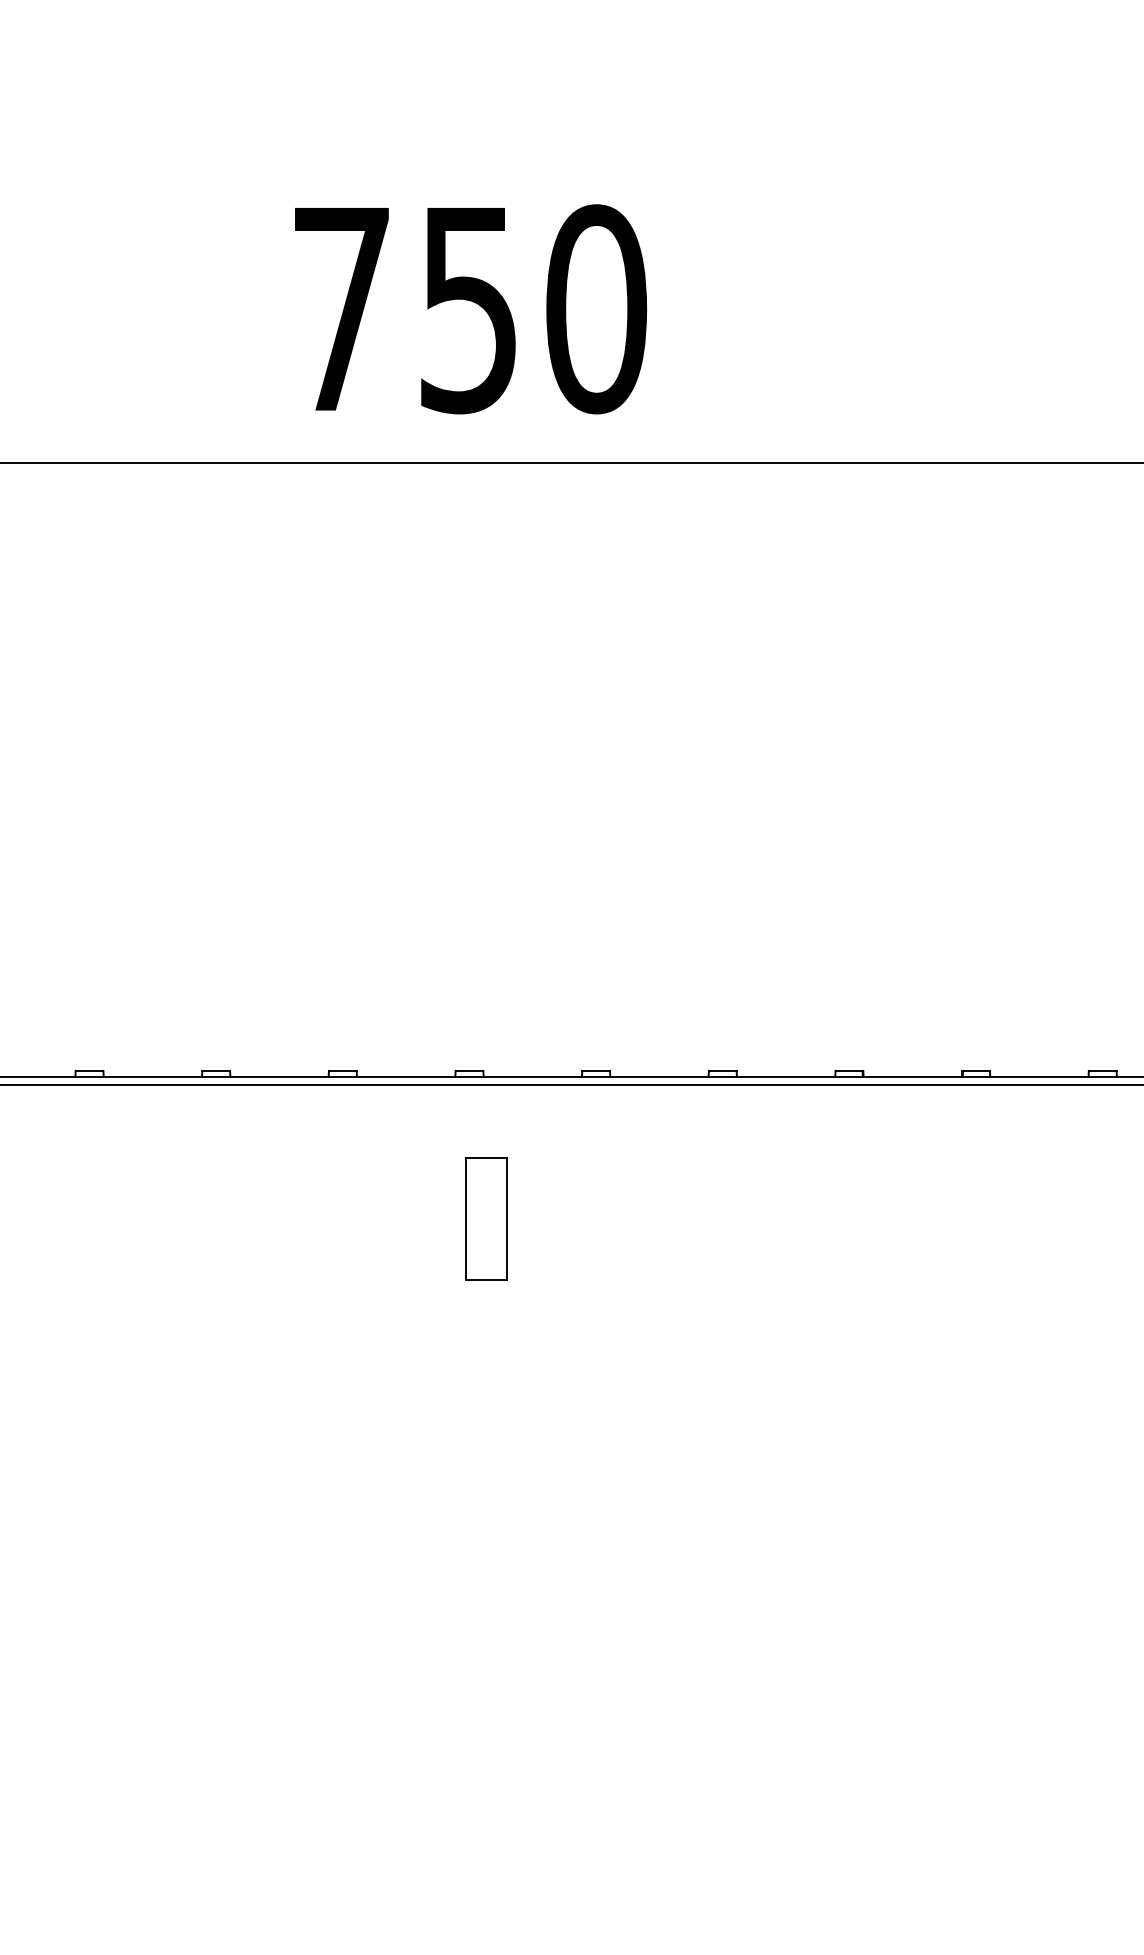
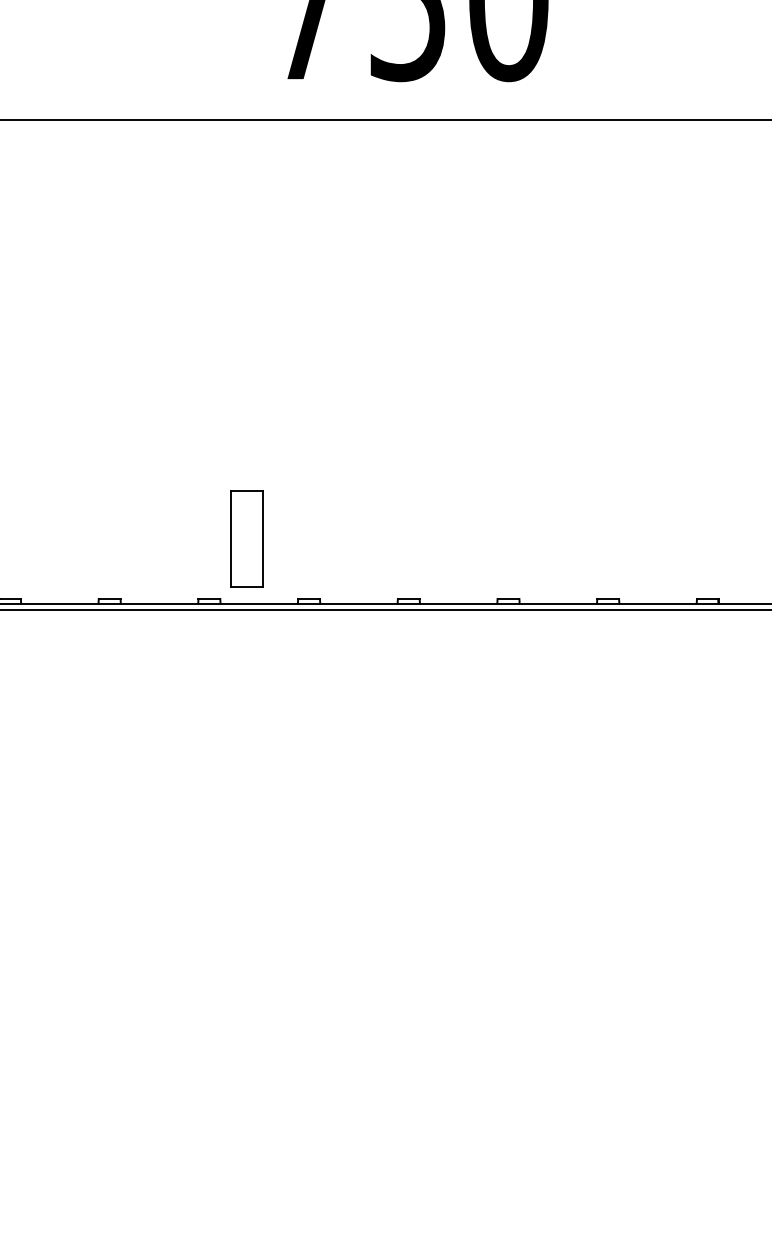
part: (486, 1218) -> (246, 538), moved

